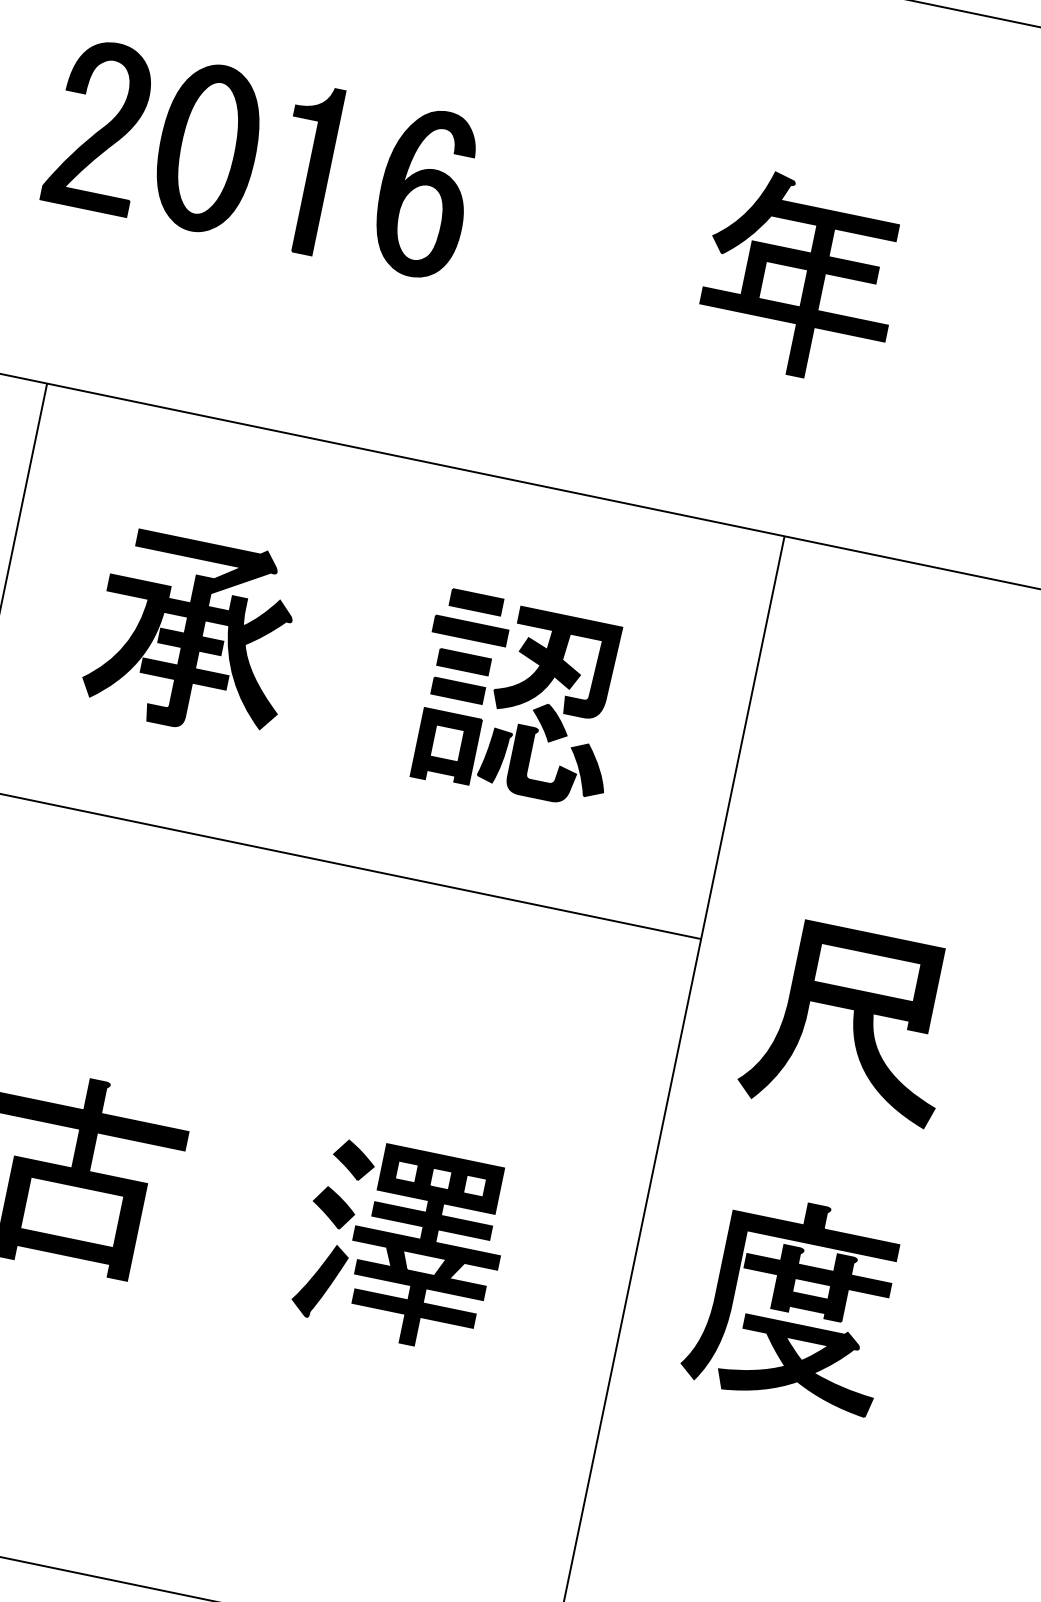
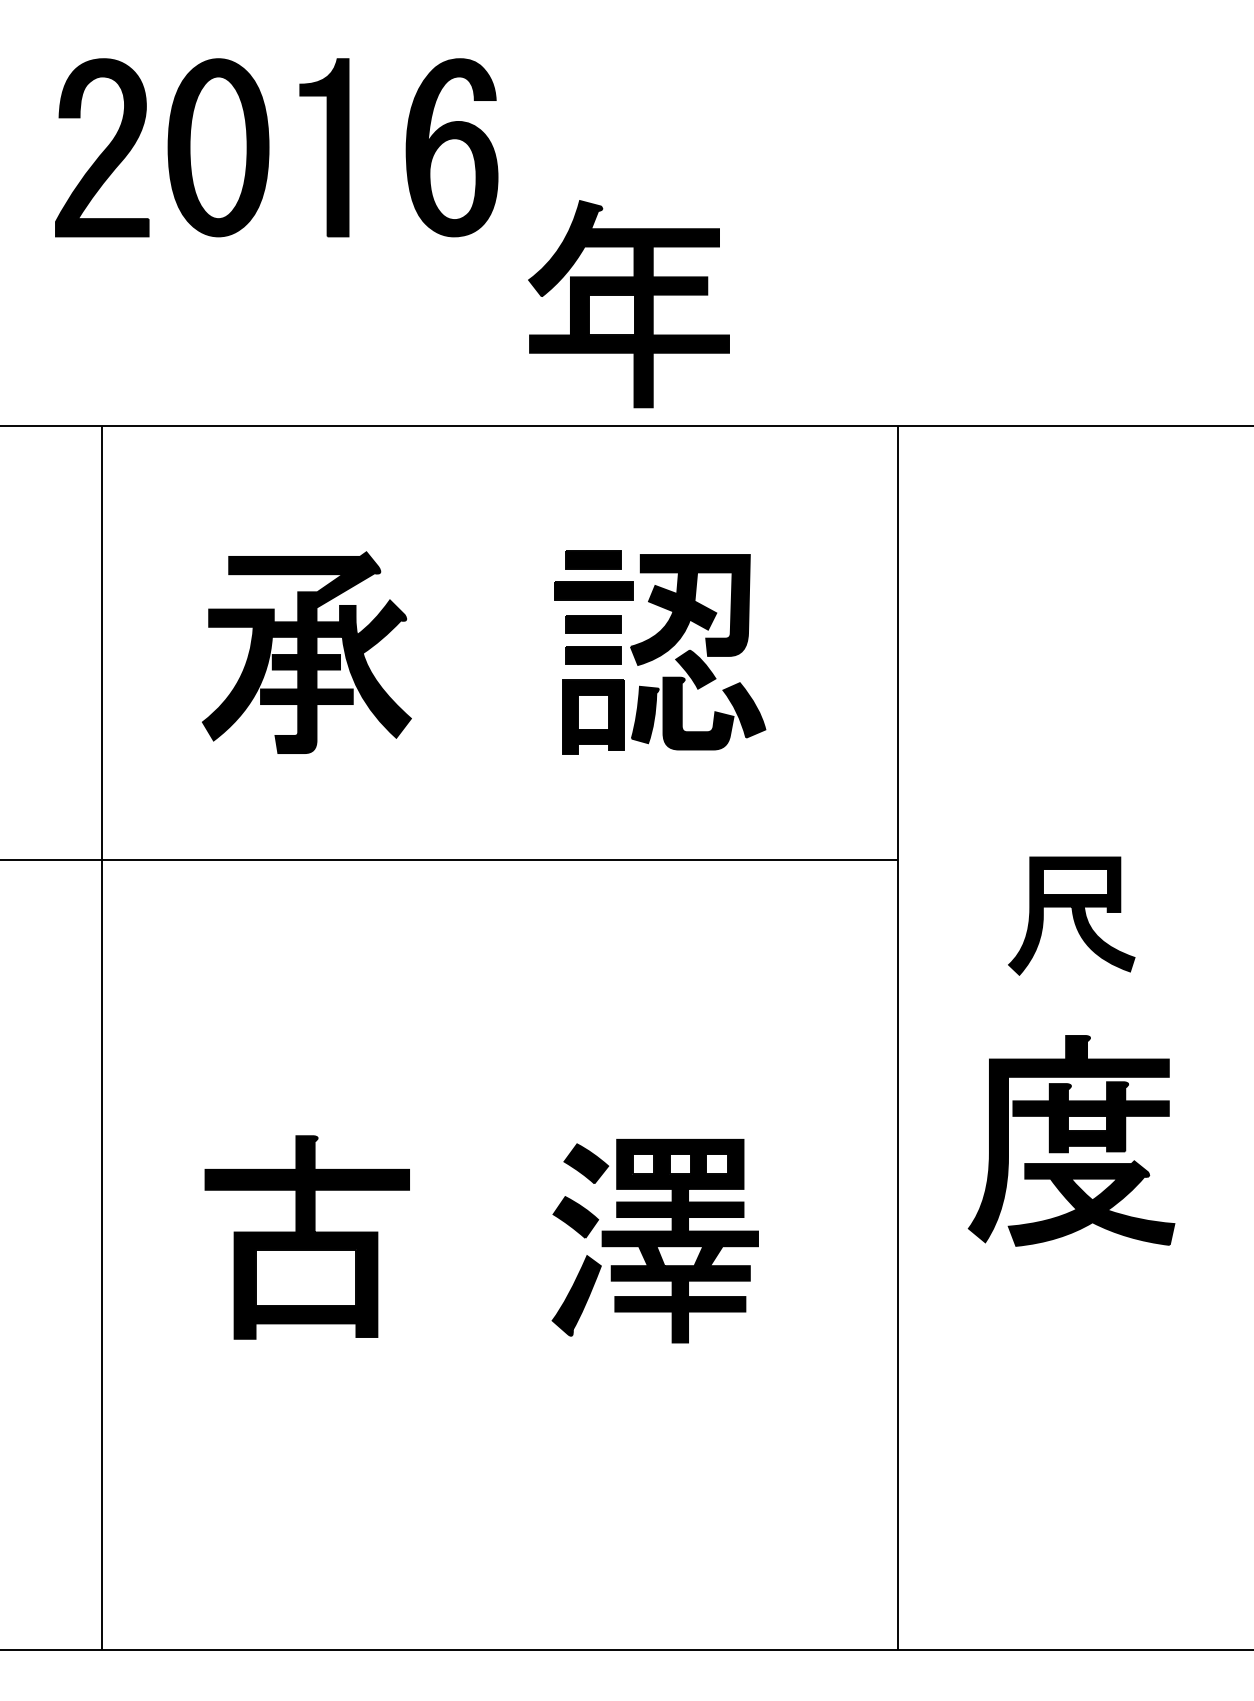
part: (800, 277) -> (628, 304), moved
part: (851, 1023) -> (1071, 915), size x0.6
part: (793, 1301) -> (1071, 1140), moved

